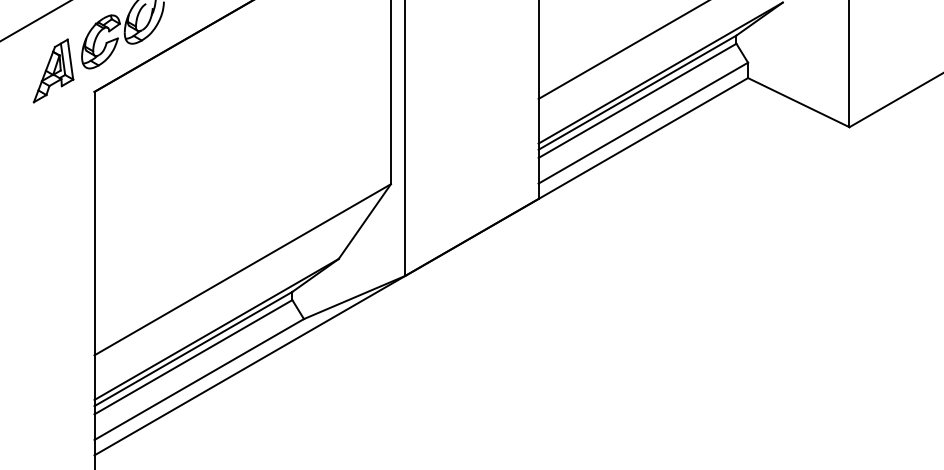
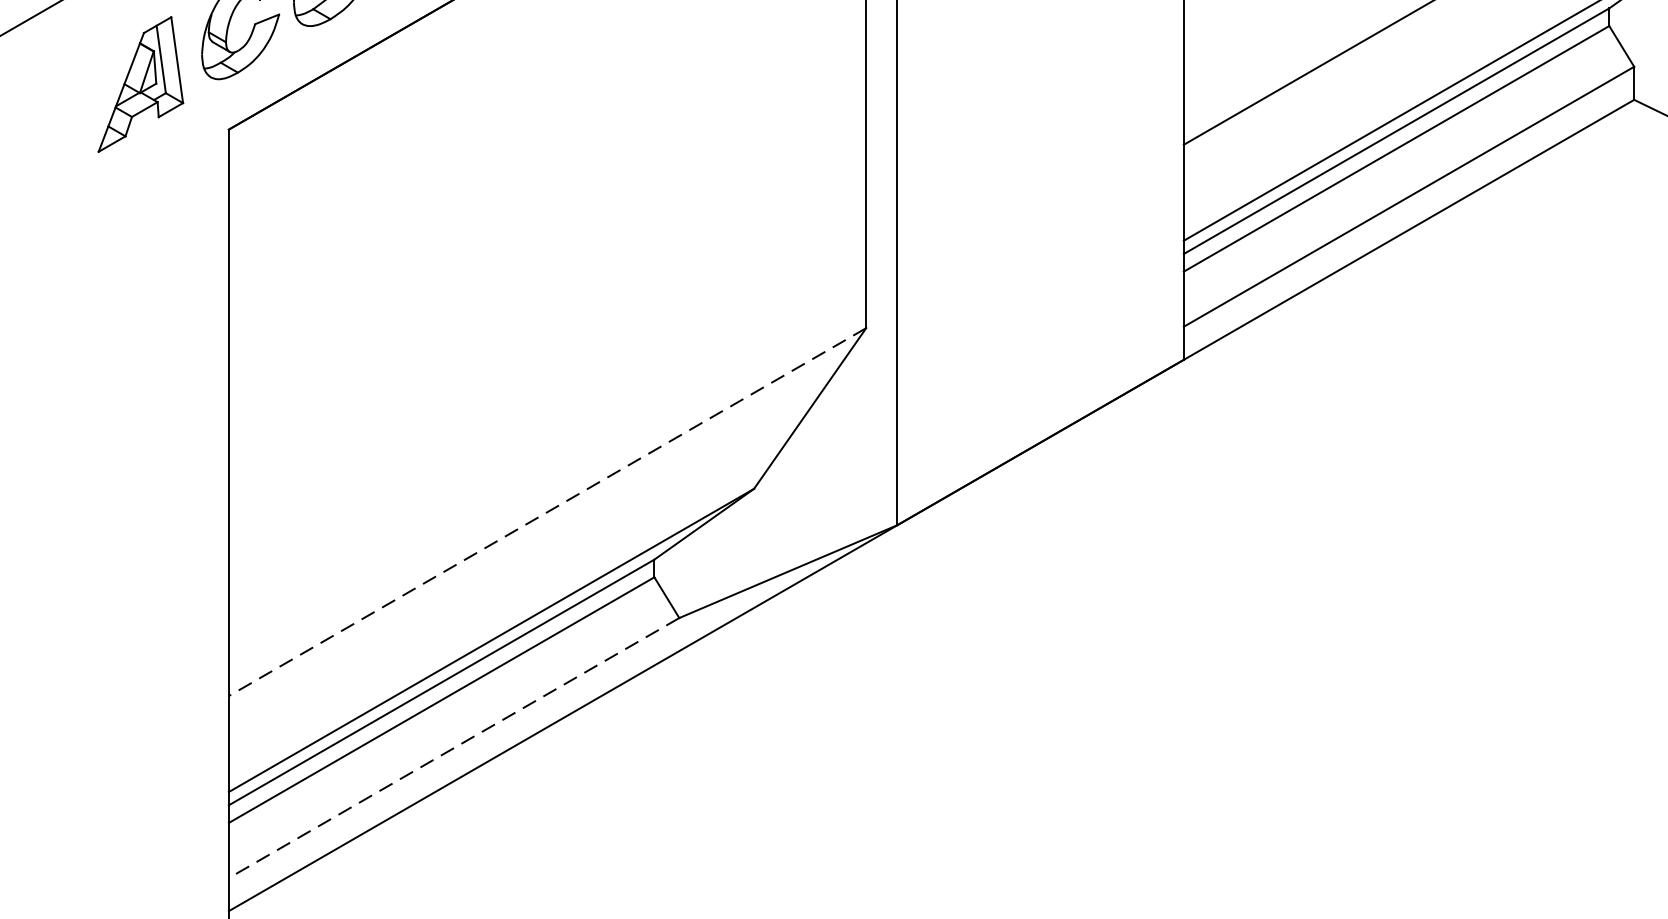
line: (242, 270) -> (547, 513), solid -> dashed
line: (199, 379) -> (454, 747), solid -> dashed

